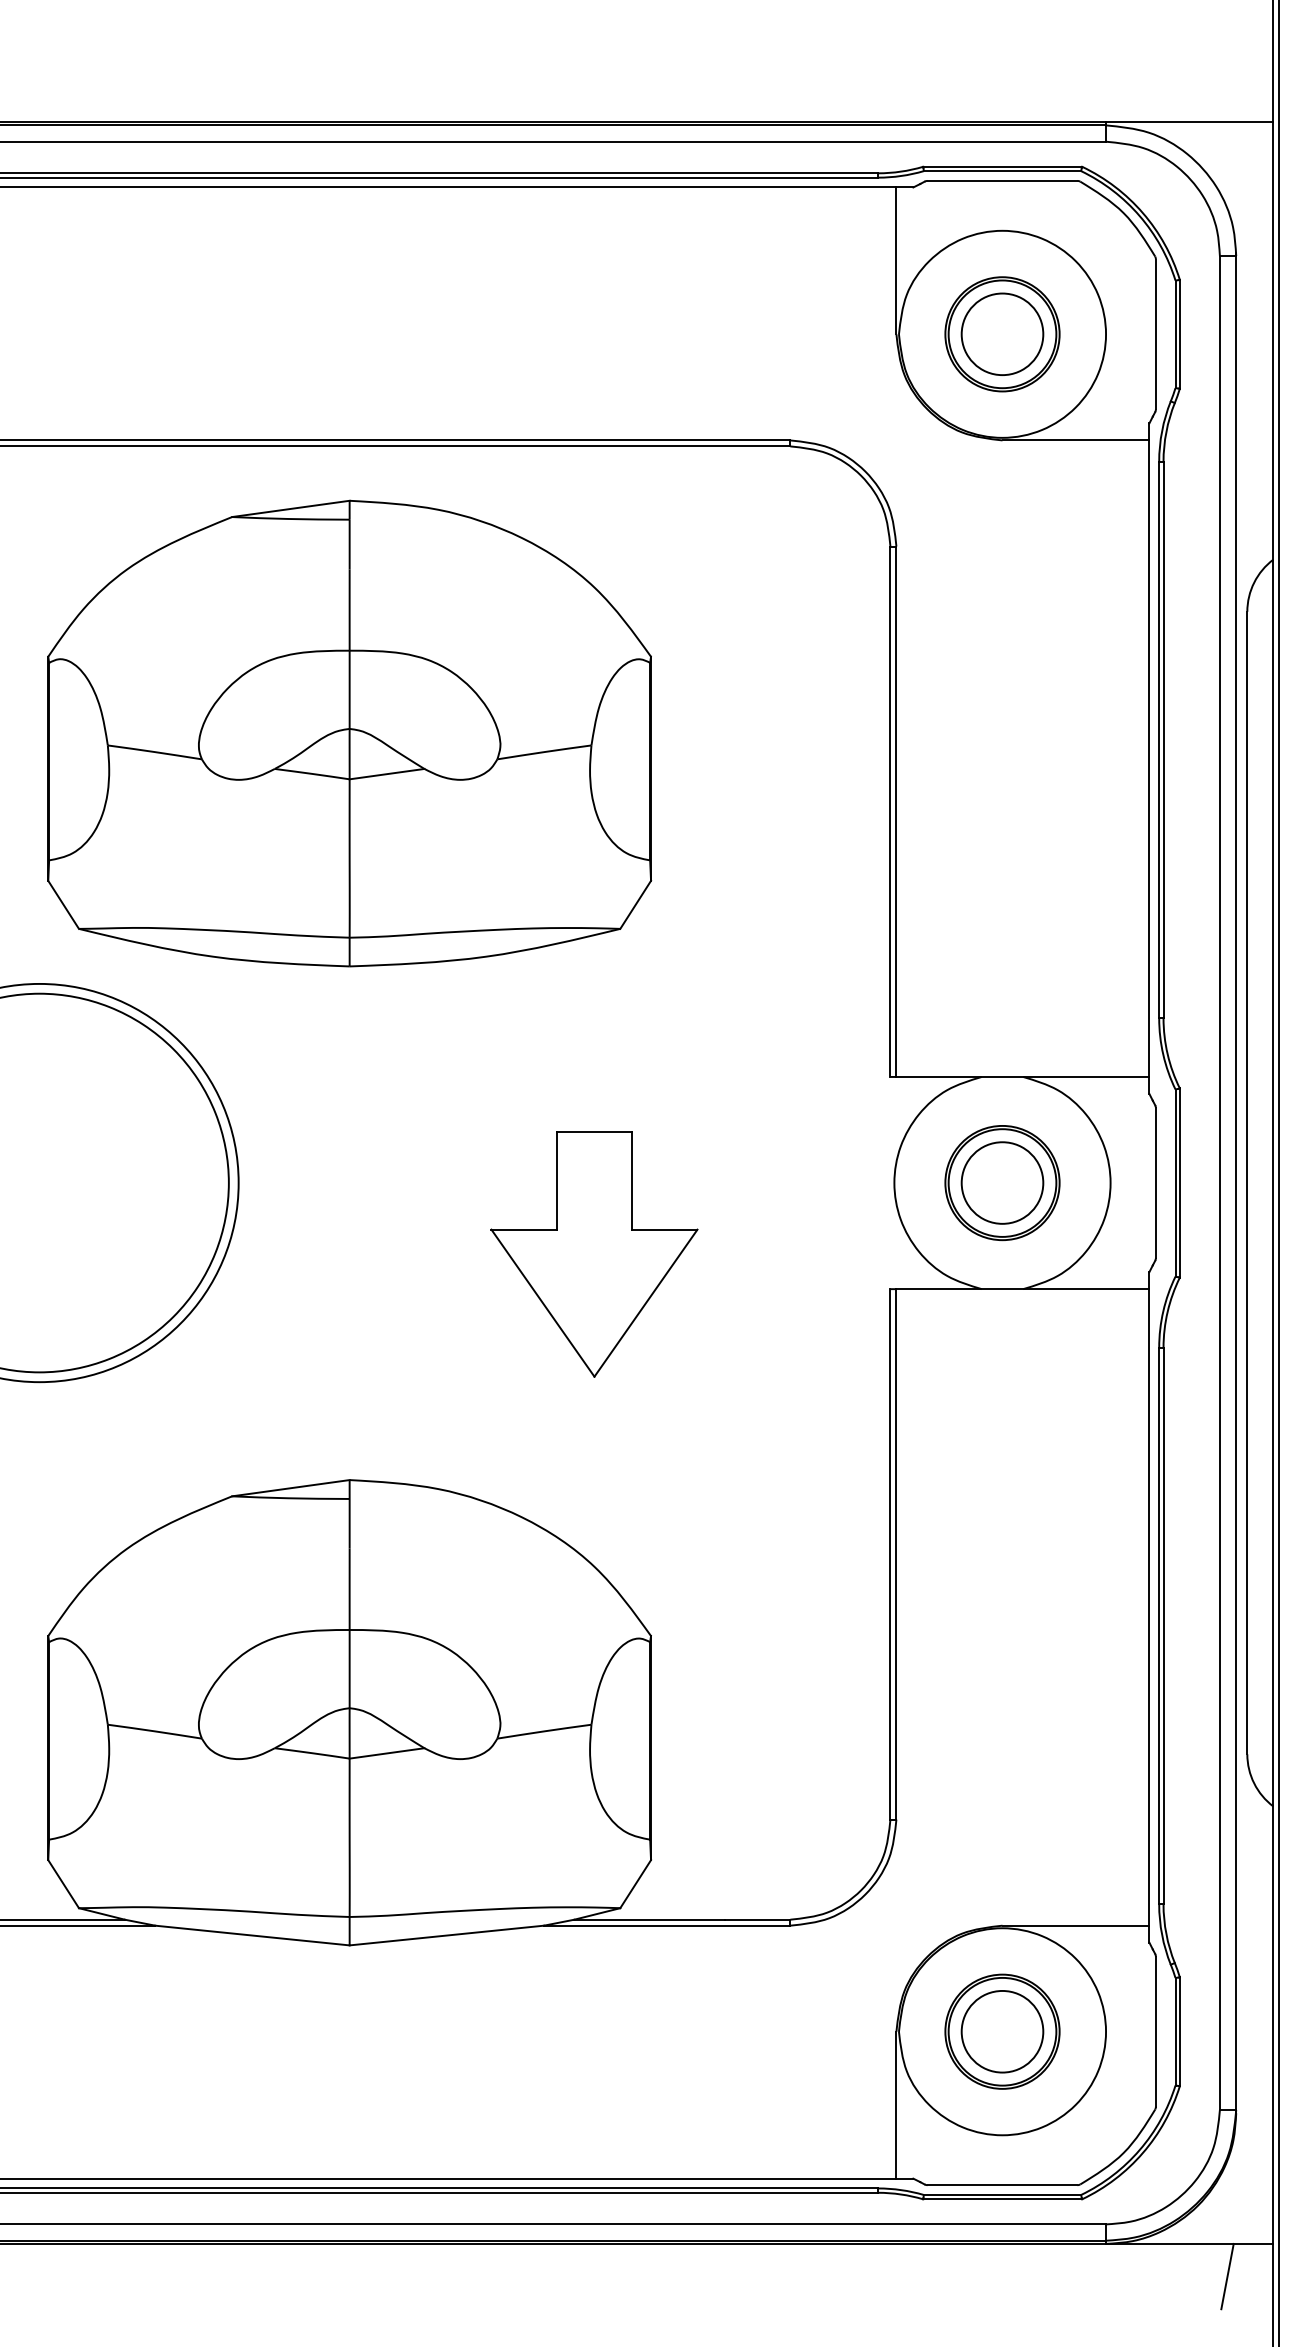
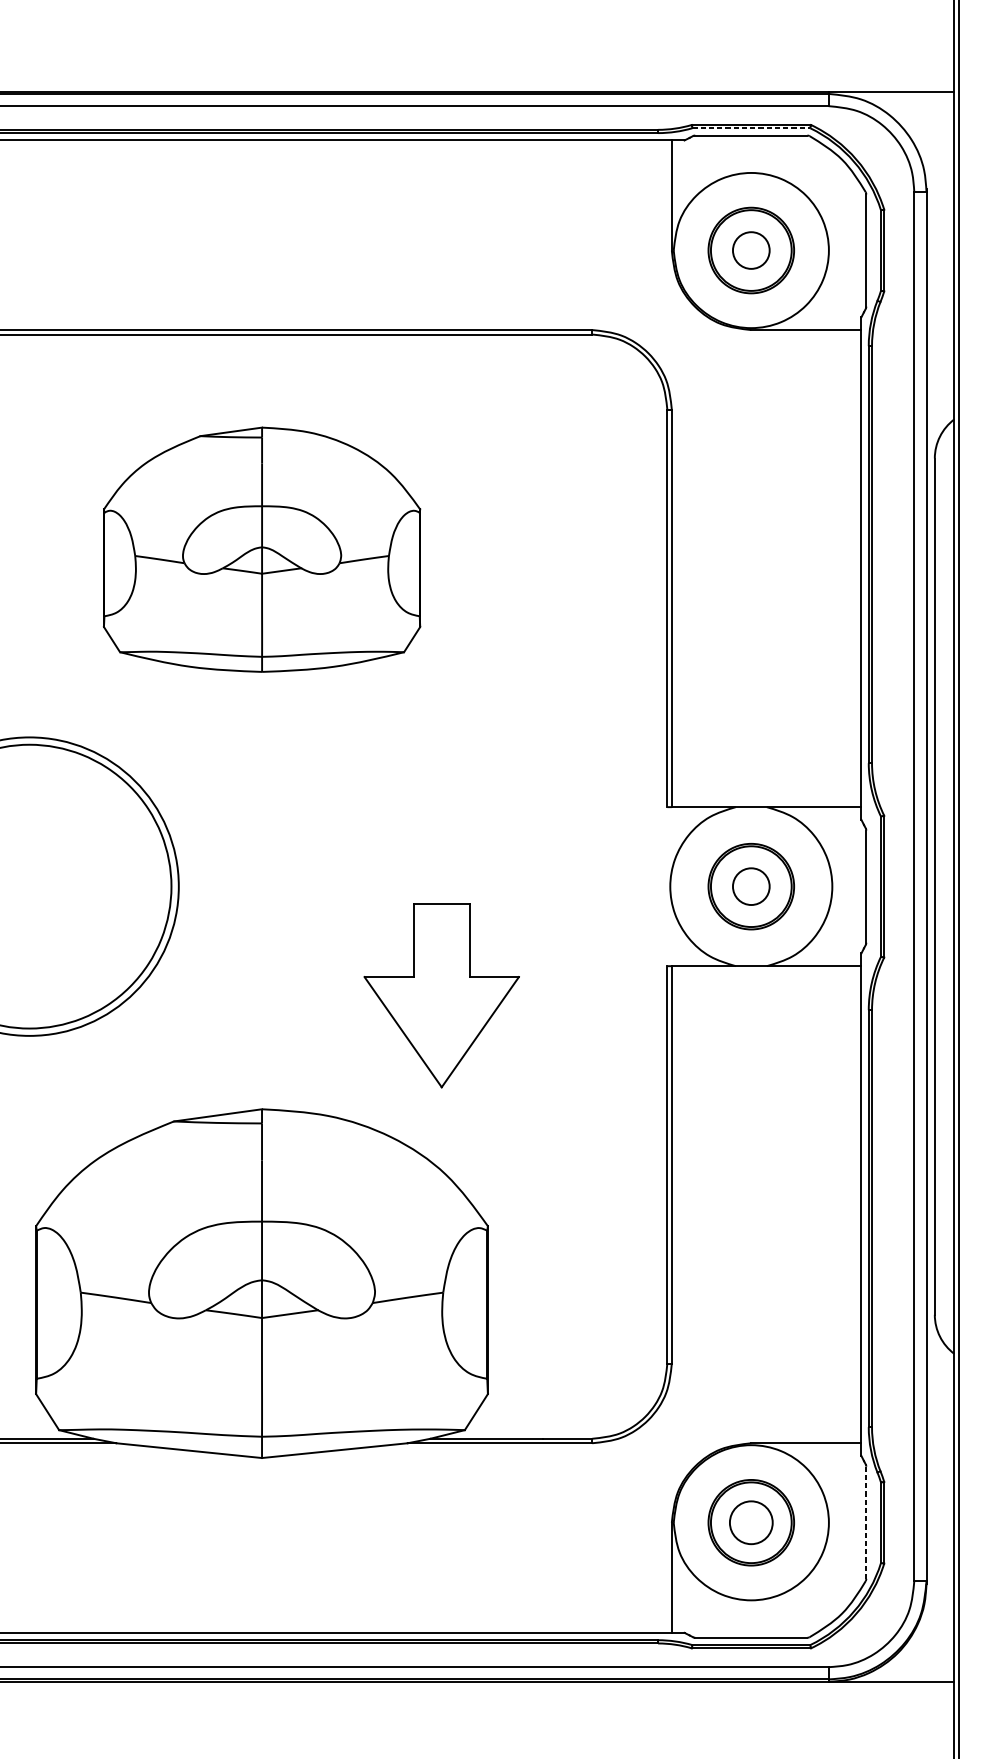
line: (1002, 171) -> (751, 128), solid -> dashed
circle: (1002, 334) -> (751, 250), size x0.6
part: (349, 733) -> (261, 549), size x0.7
circle: (1002, 1182) -> (751, 886), size x0.6
part: (594, 1254) -> (441, 995), moved
circle: (1002, 2031) -> (751, 1522), size x0.7
line: (1155, 2031) -> (866, 1522), solid -> dashed
line: (1227, 2276) -> (919, 1706), removed

